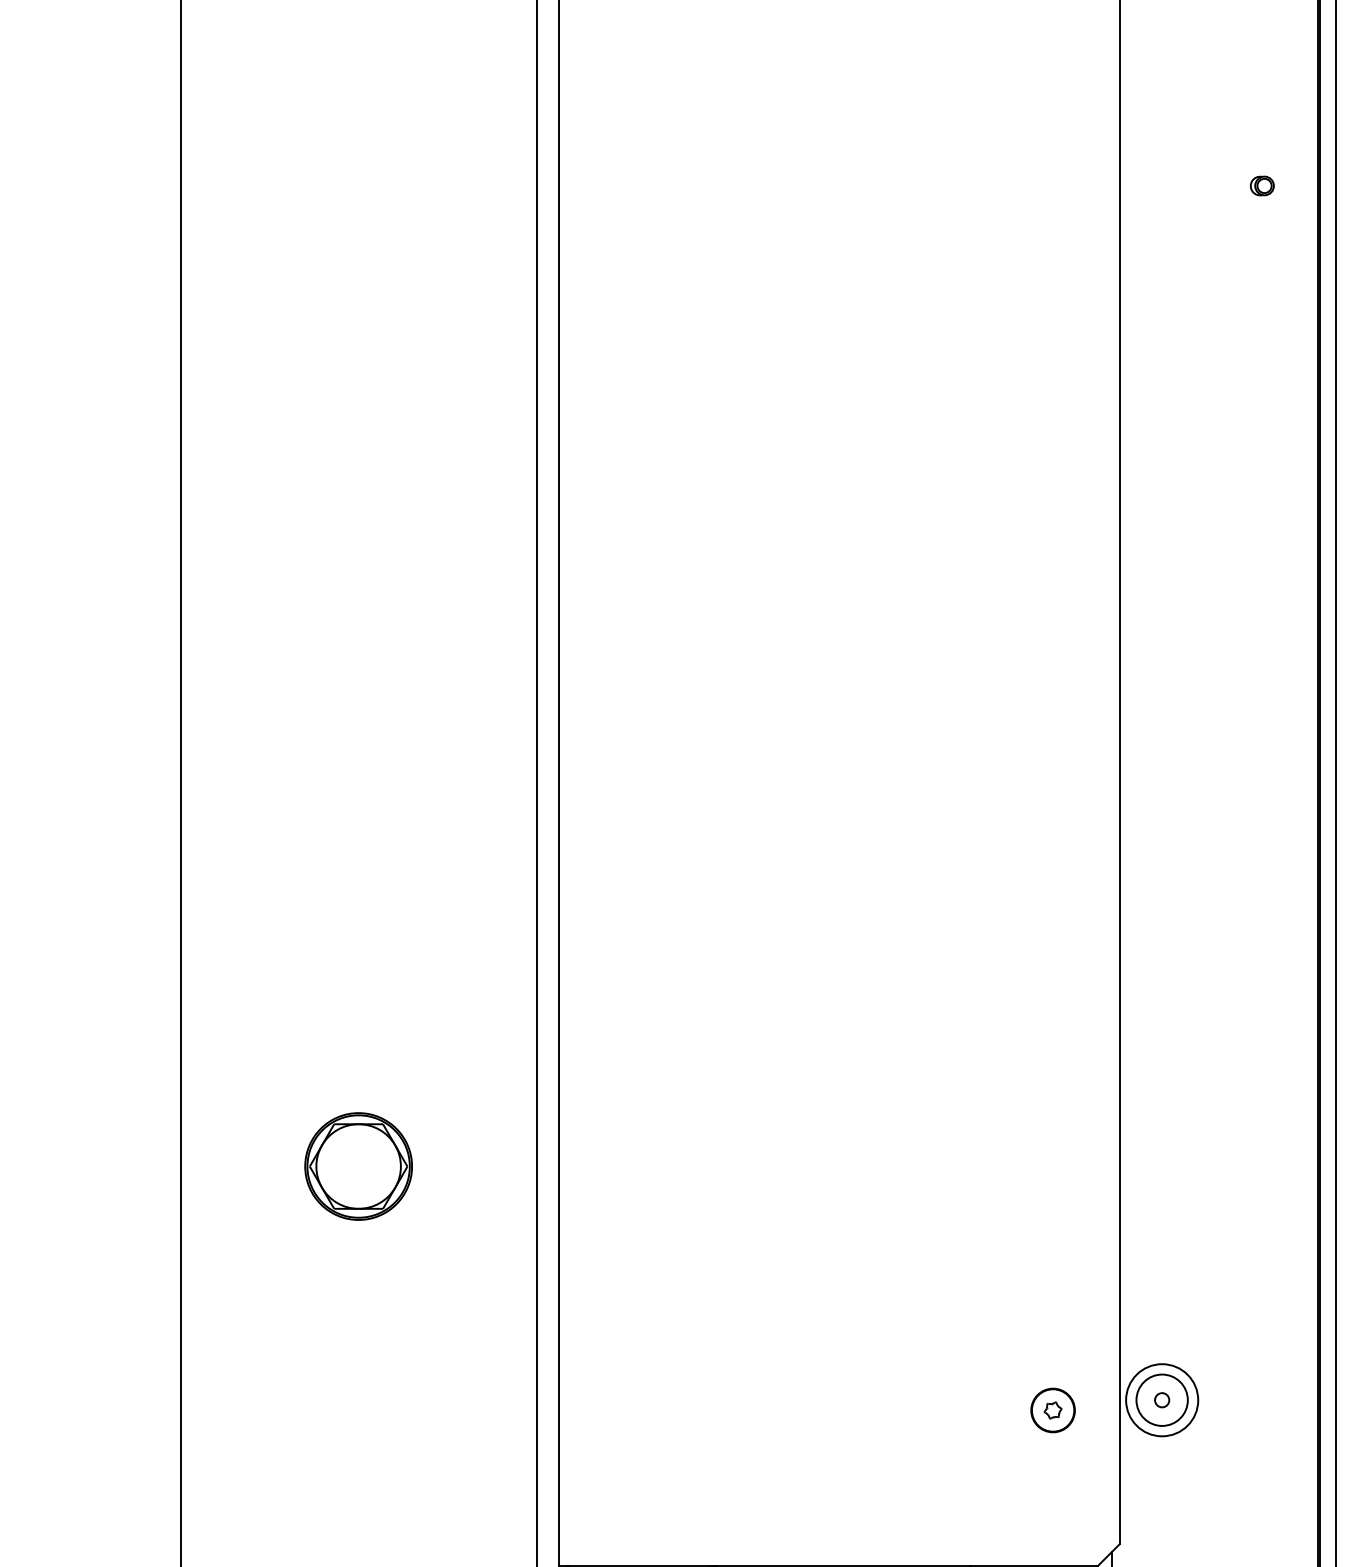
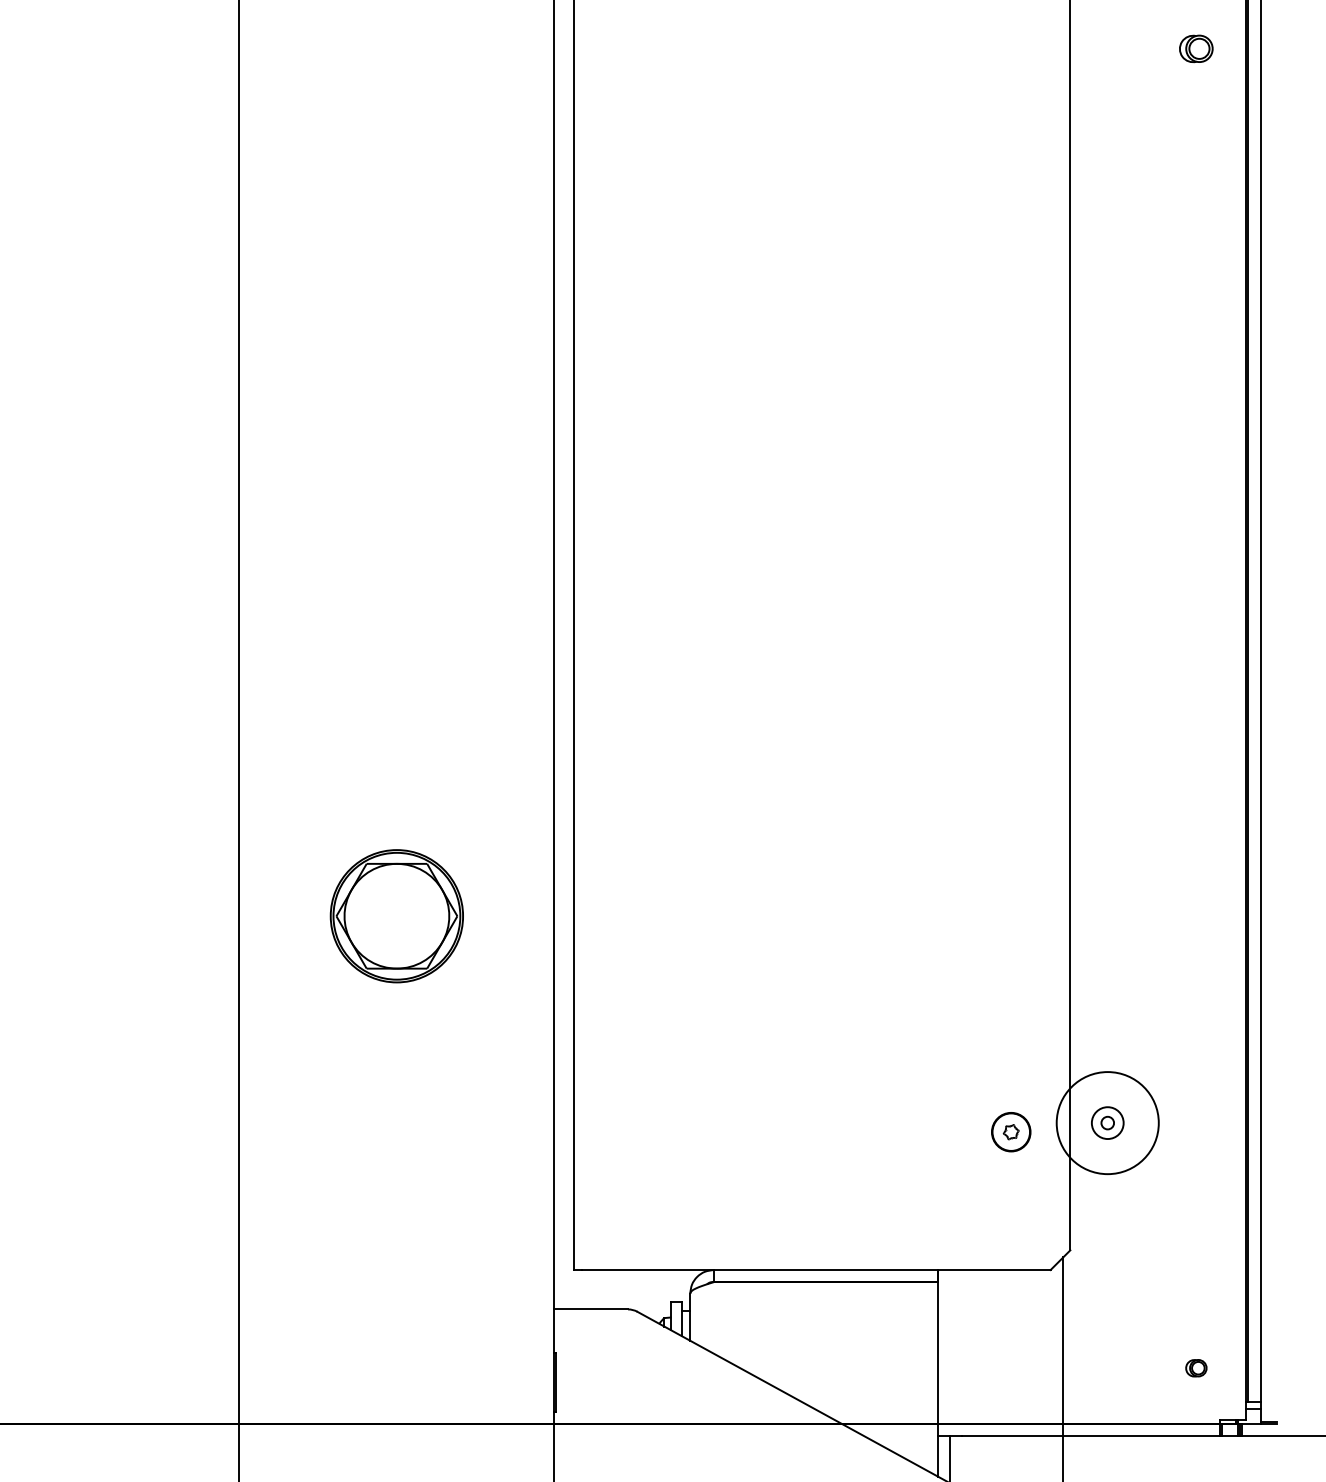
part: (1262, 185) -> (1196, 48), size x1.6
part: (358, 1166) -> (396, 916), size x1.4
circle: (1161, 1399) -> (1107, 1122), size x0.7
circle: (1161, 1400) -> (1107, 1123), size x1.6

